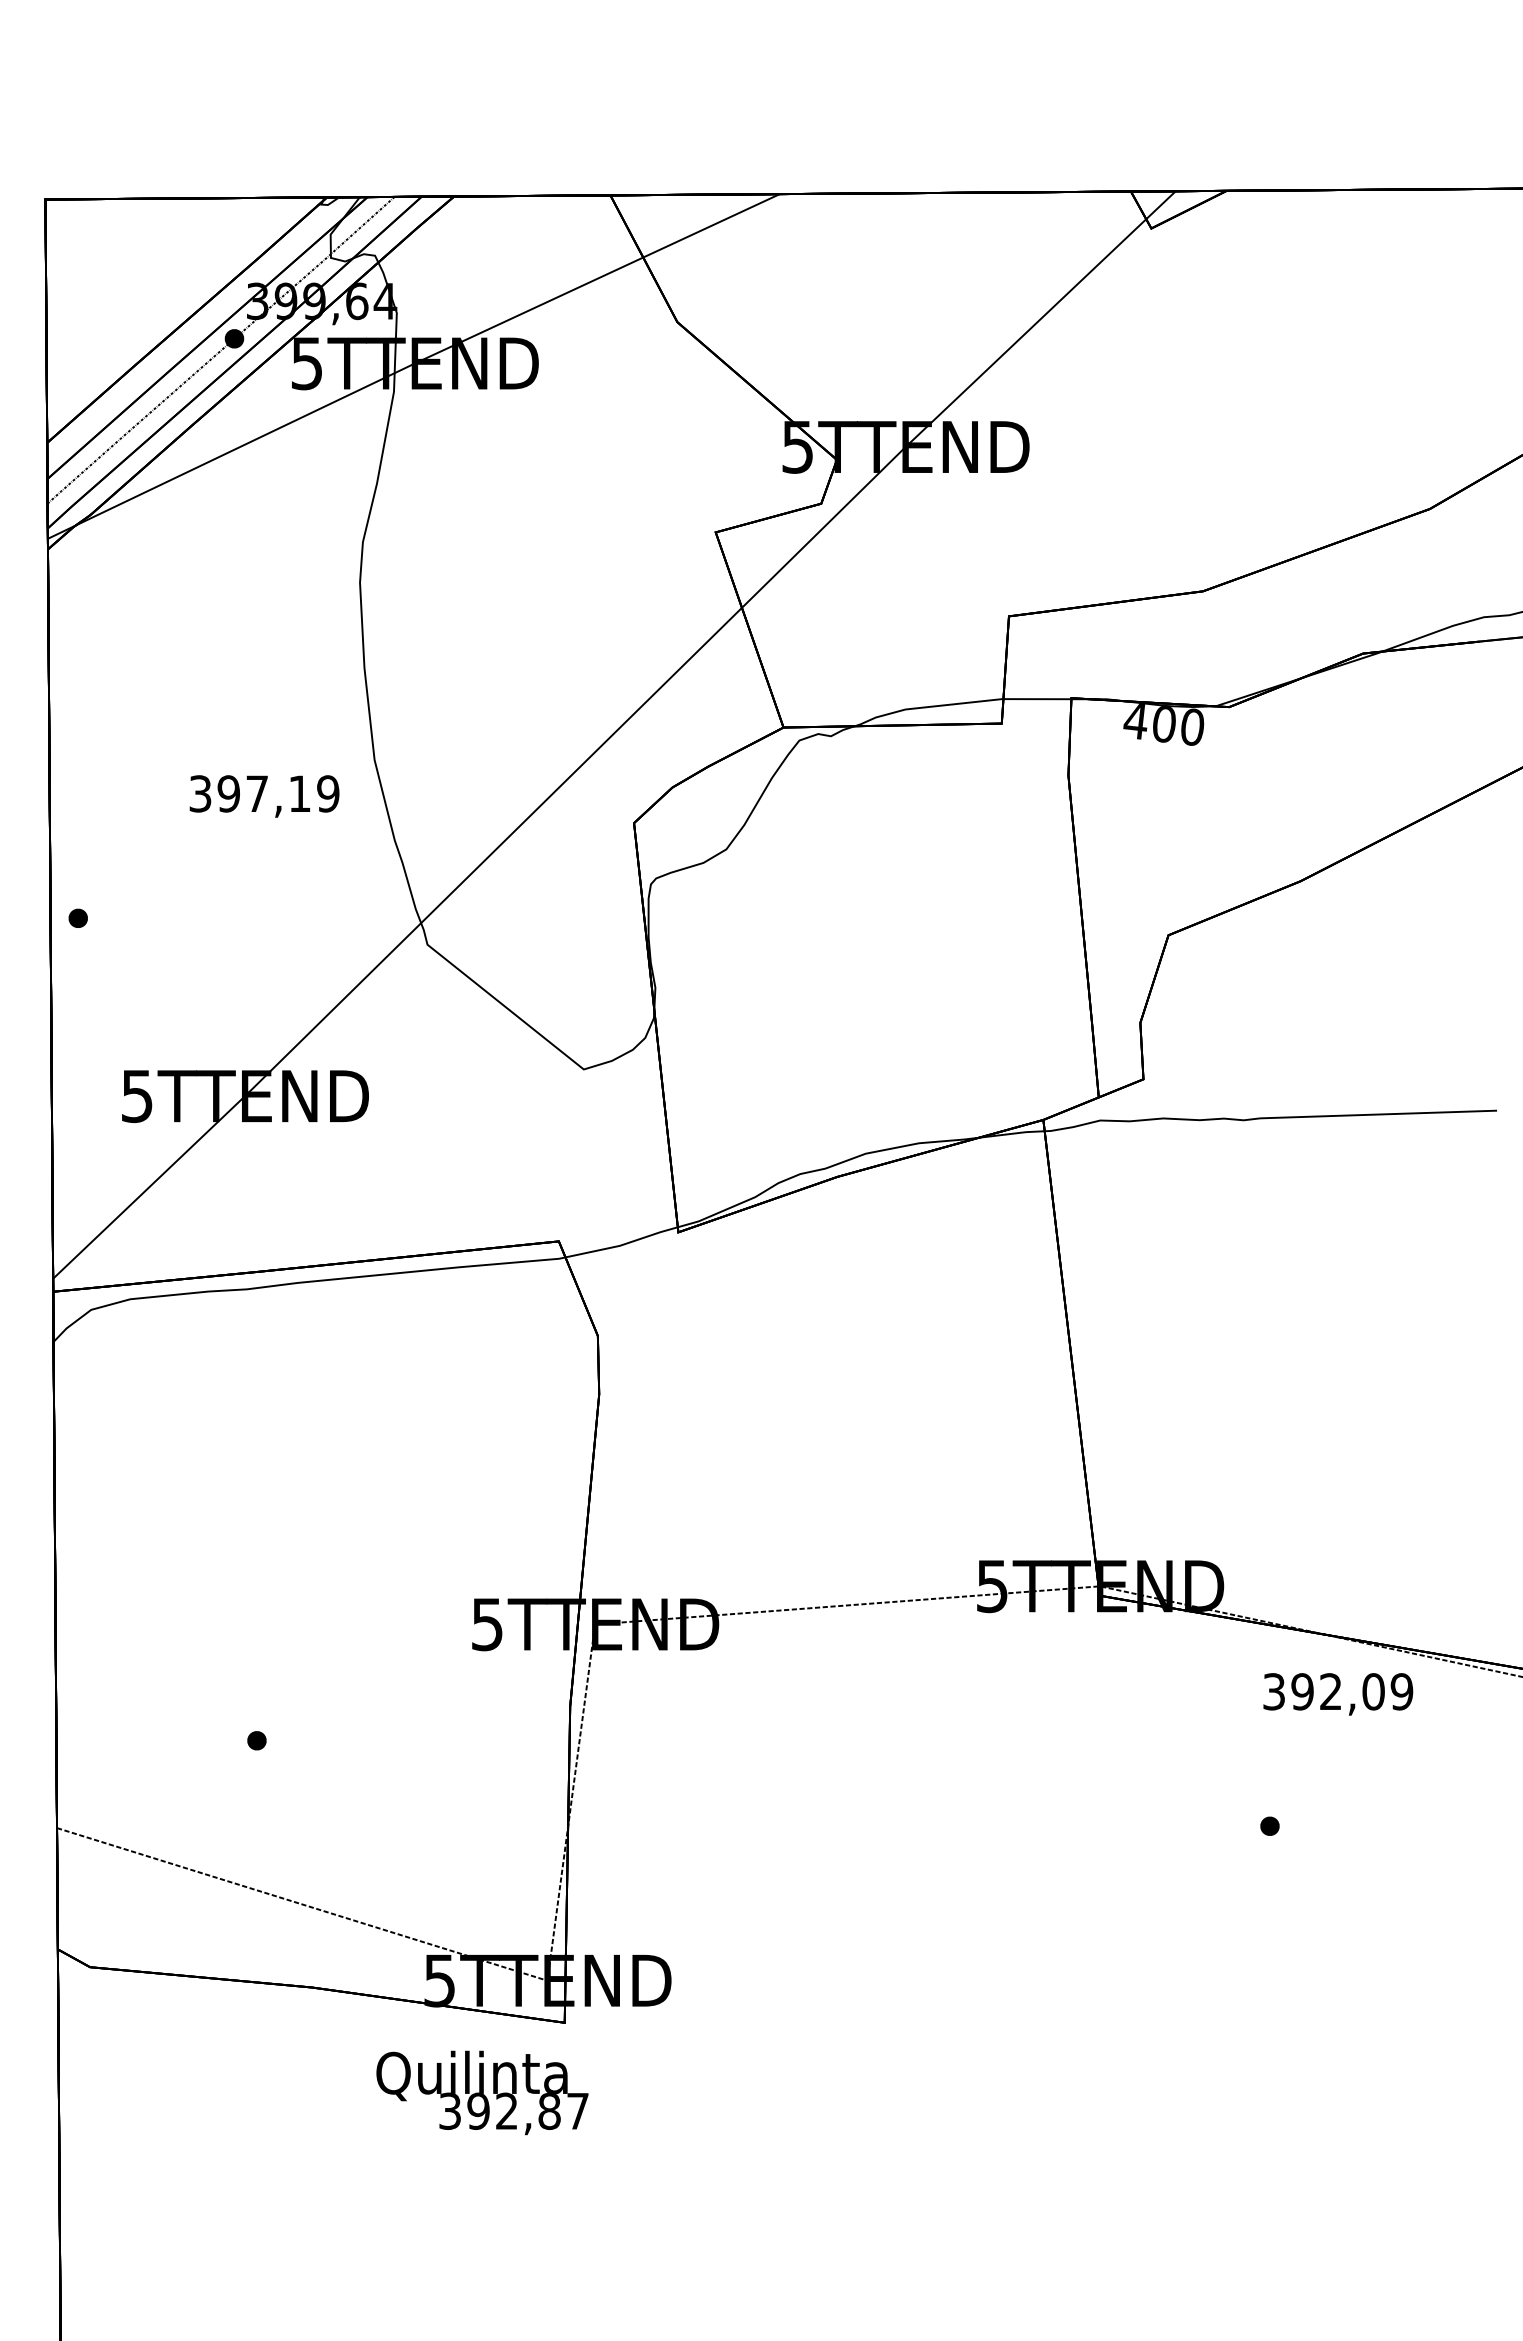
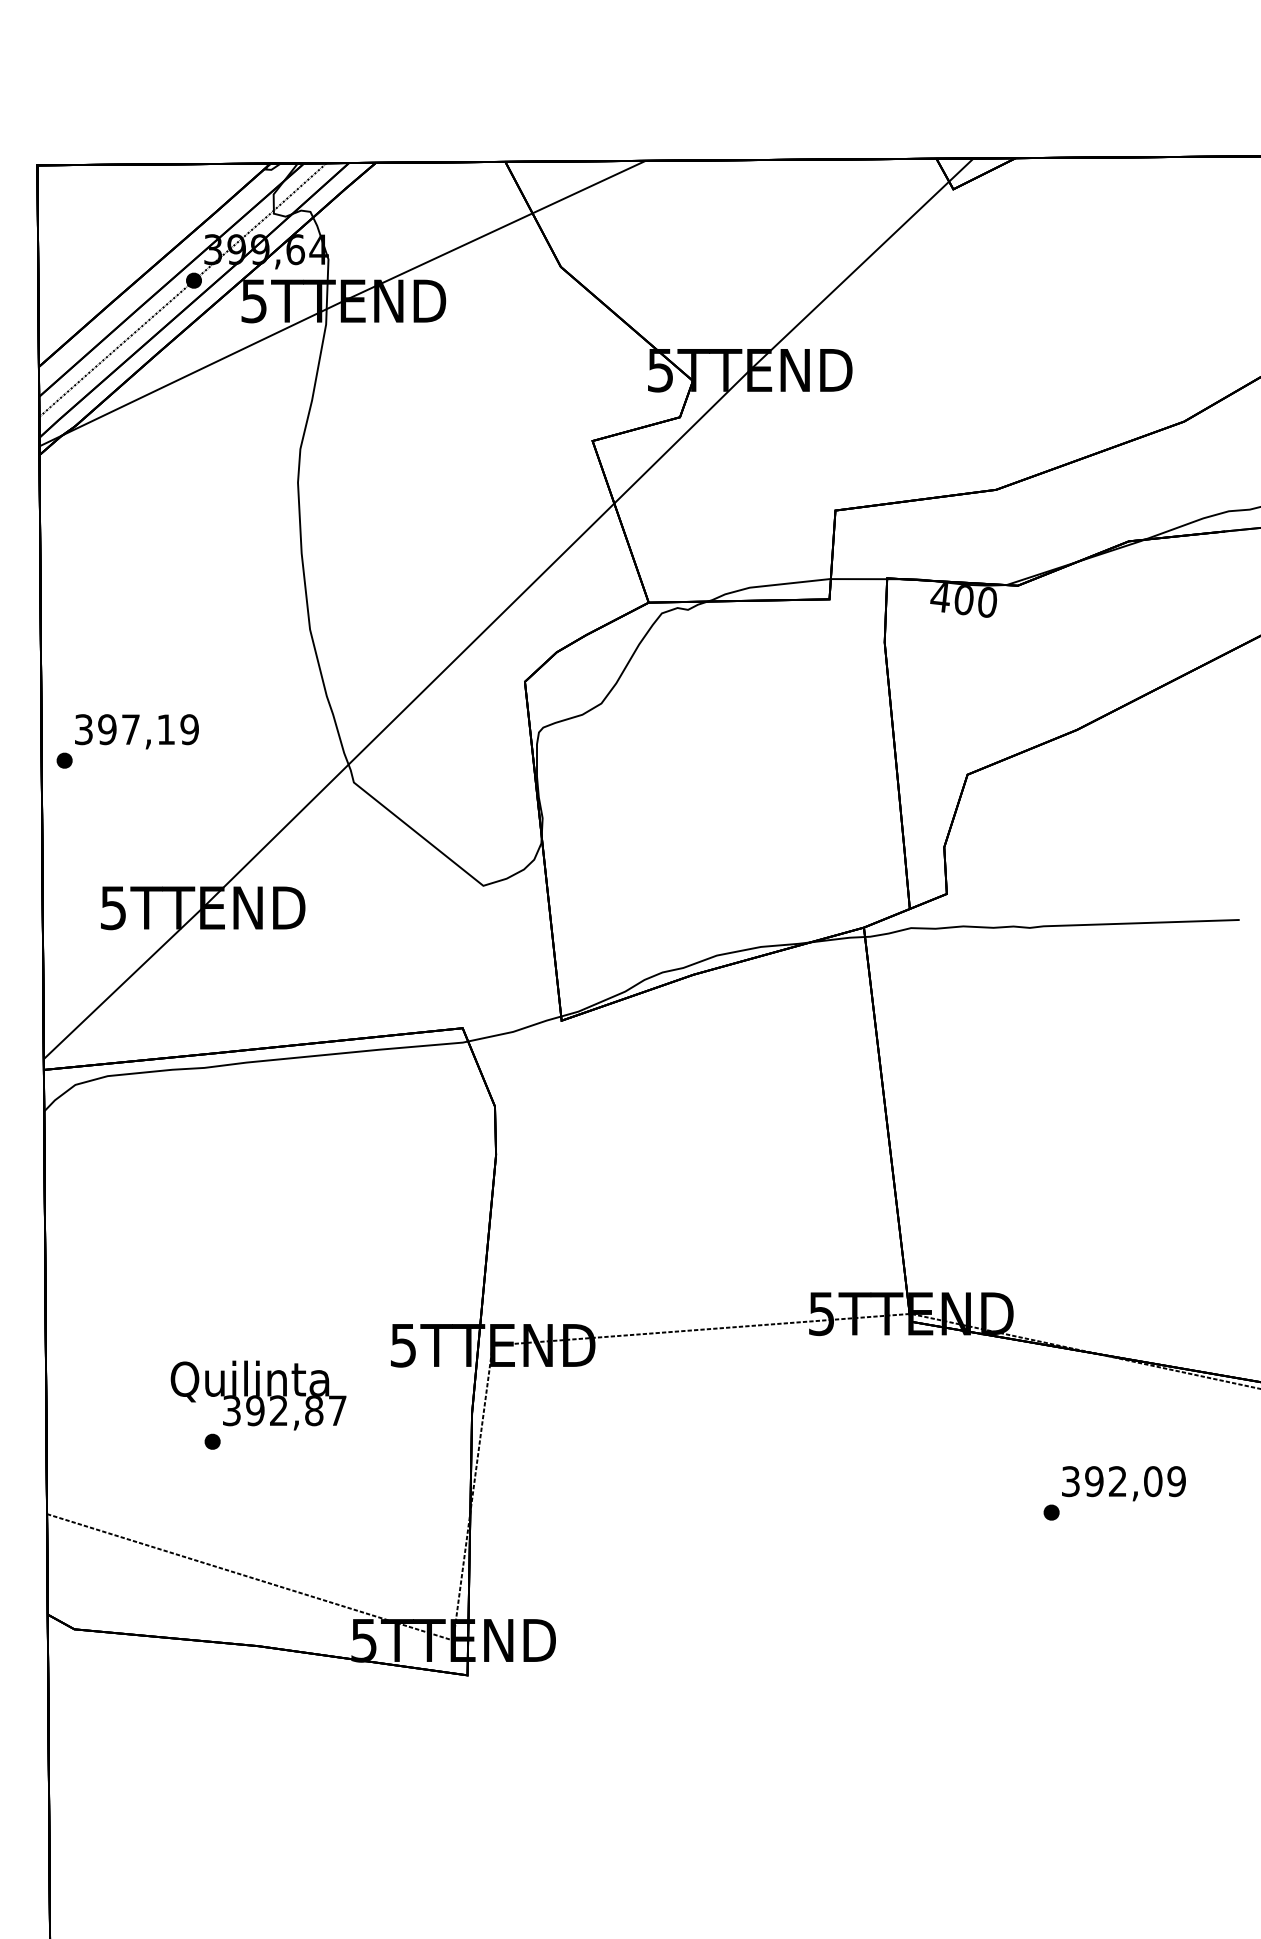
text: (264, 796) -> (136, 731), moved
text: (1338, 1694) -> (1124, 1483), moved
text: (482, 2092) -> (258, 1395), moved

